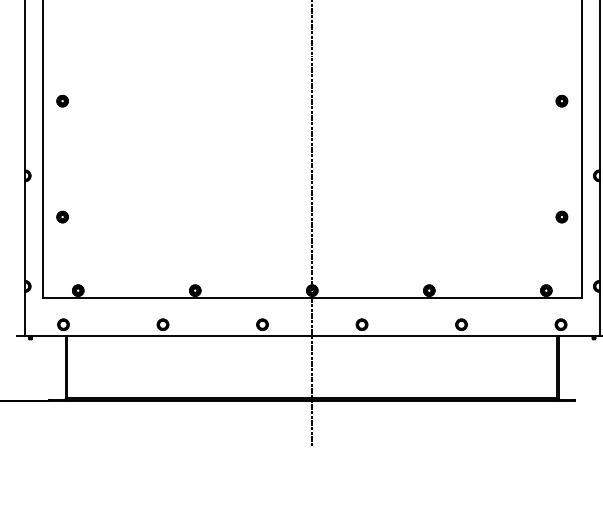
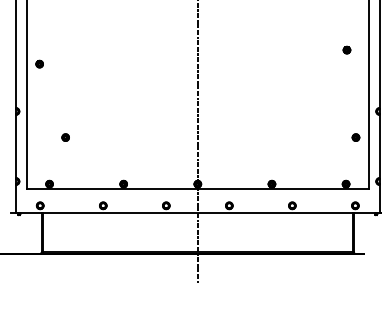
part: (561, 100) -> (346, 49), moved
part: (62, 216) -> (65, 137), moved

